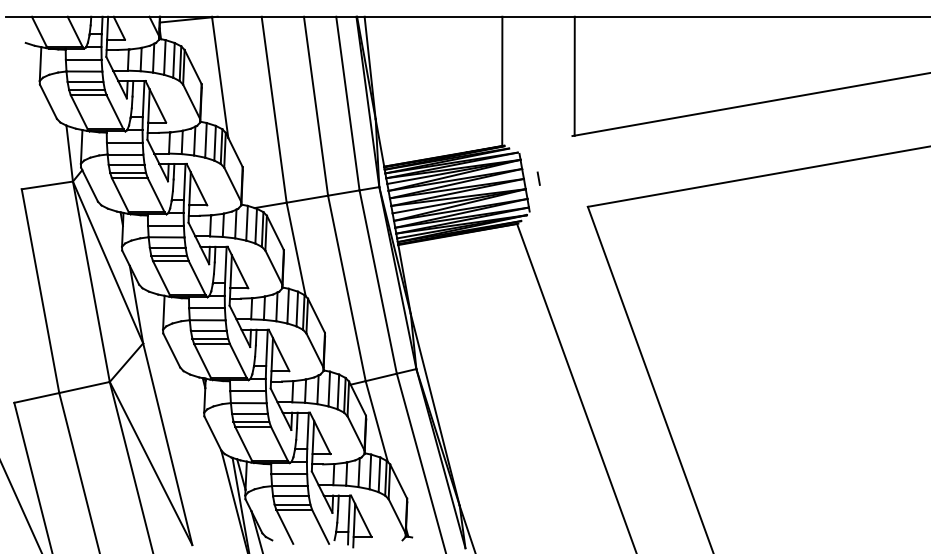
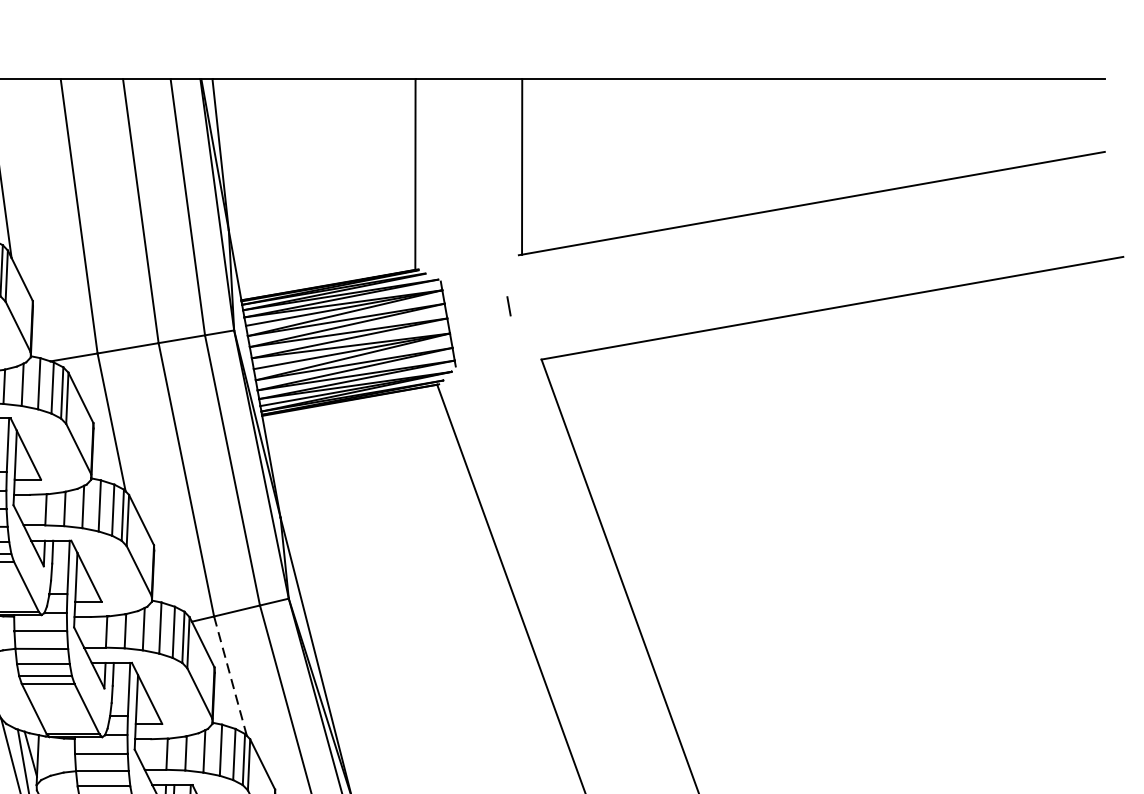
line: (538, 178) -> (508, 305), moved
line: (376, 421) -> (230, 675), solid -> dashed

